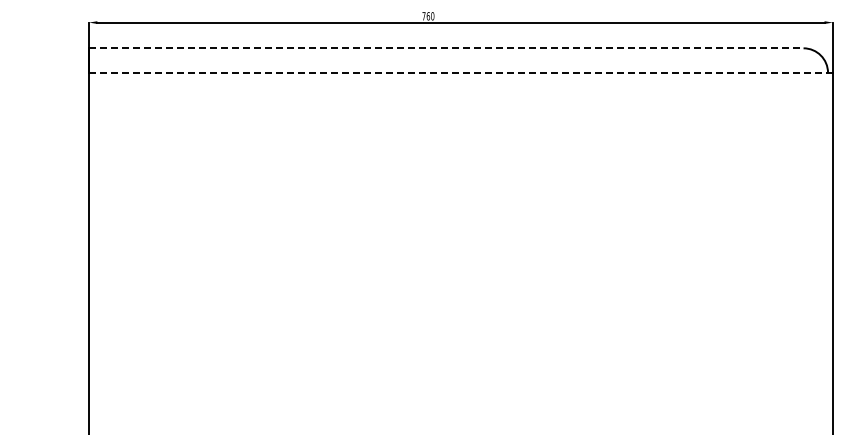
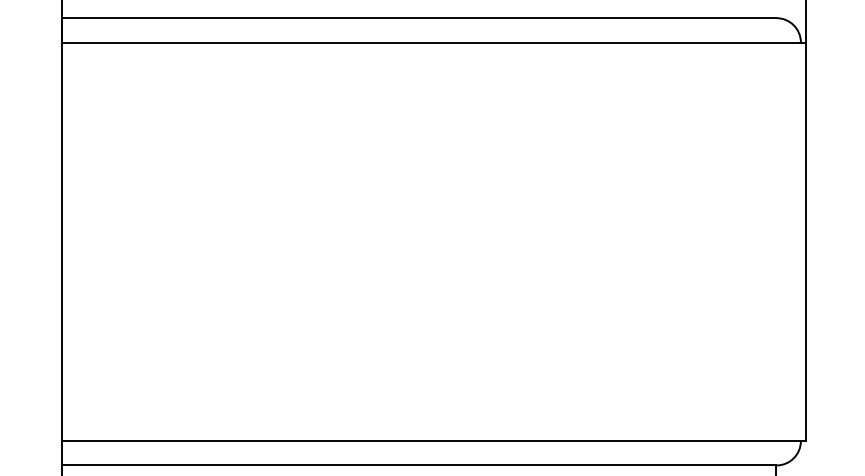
line: (446, 48) -> (419, 18), dashed -> solid
line: (460, 72) -> (433, 42), dashed -> solid

